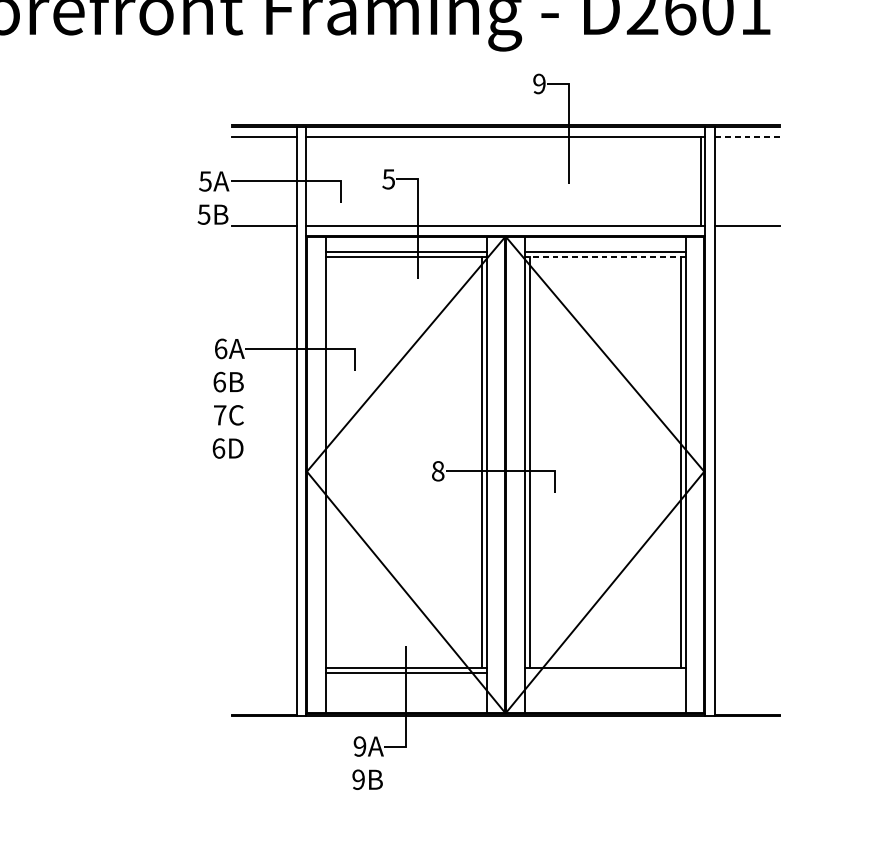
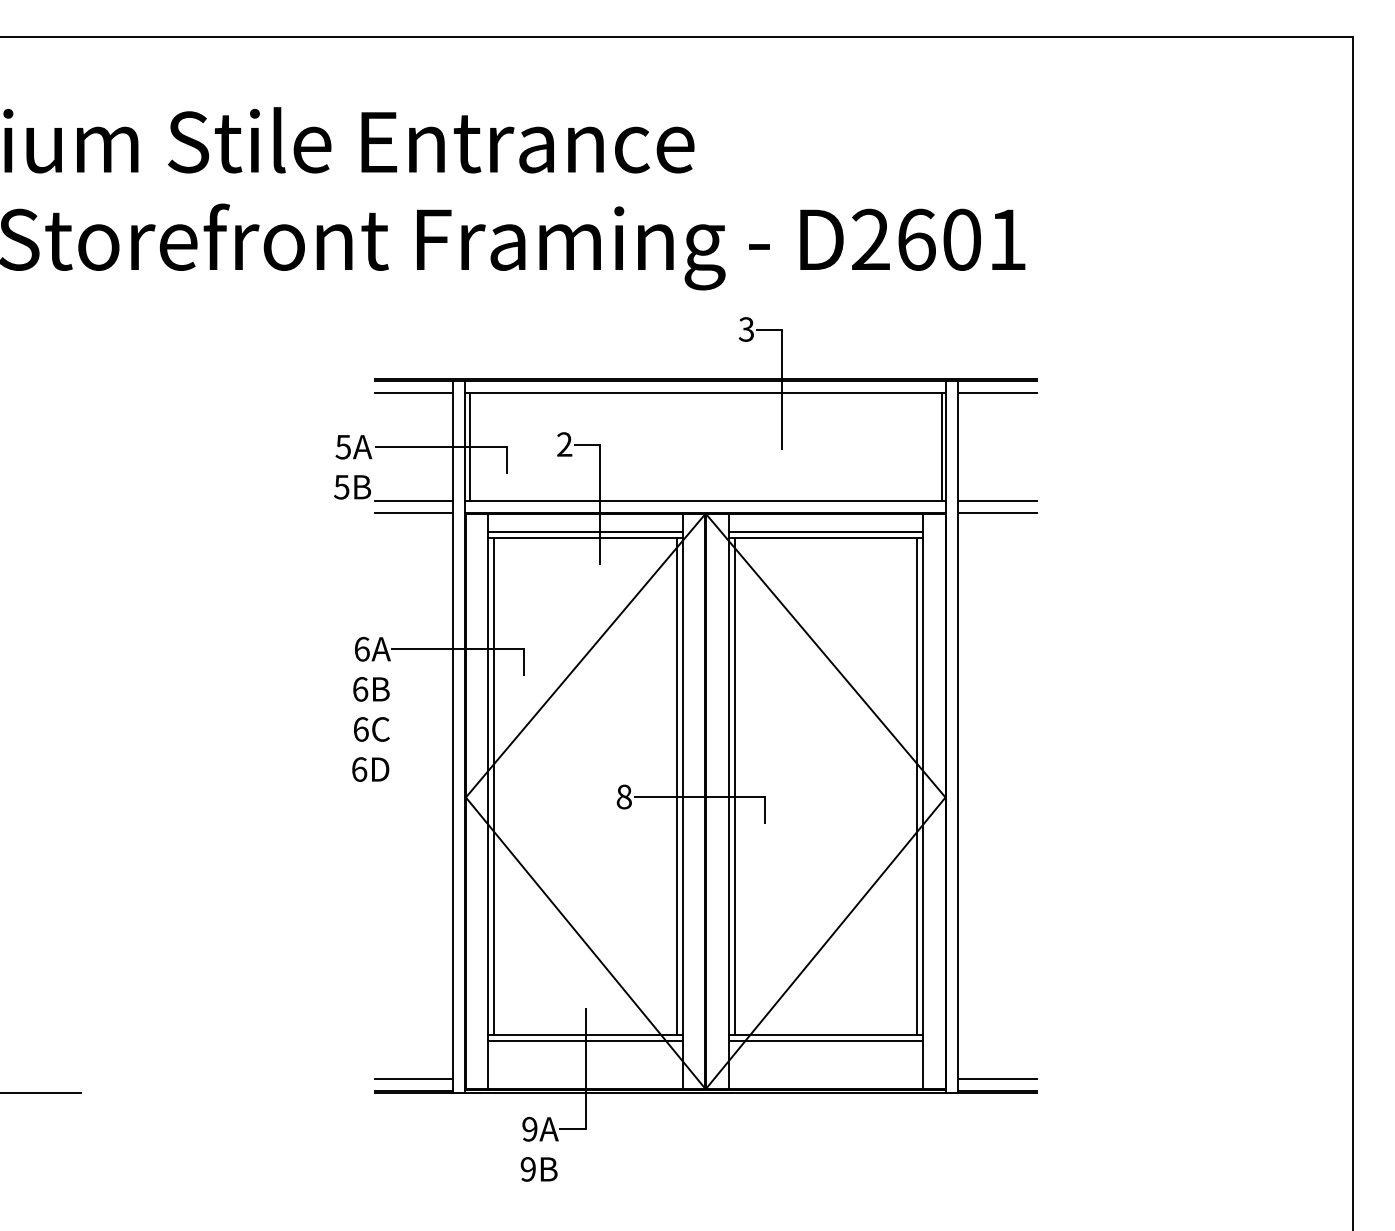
text: (538, 83) -> (745, 329), 9 -> 3
line: (746, 137) -> (996, 393), dashed -> solid
text: (388, 179) -> (564, 444), 5 -> 2
line: (309, 181) -> (469, 447), added
line: (263, 236) -> (413, 513), added
line: (747, 236) -> (997, 513), added
line: (604, 257) -> (825, 538), dashed -> solid
text: (219, 415) -> (360, 729), 7C -> 6C
line: (330, 462) -> (494, 786), added
line: (604, 672) -> (825, 1040), added
line: (263, 704) -> (413, 1078), added
line: (747, 704) -> (997, 1078), added

